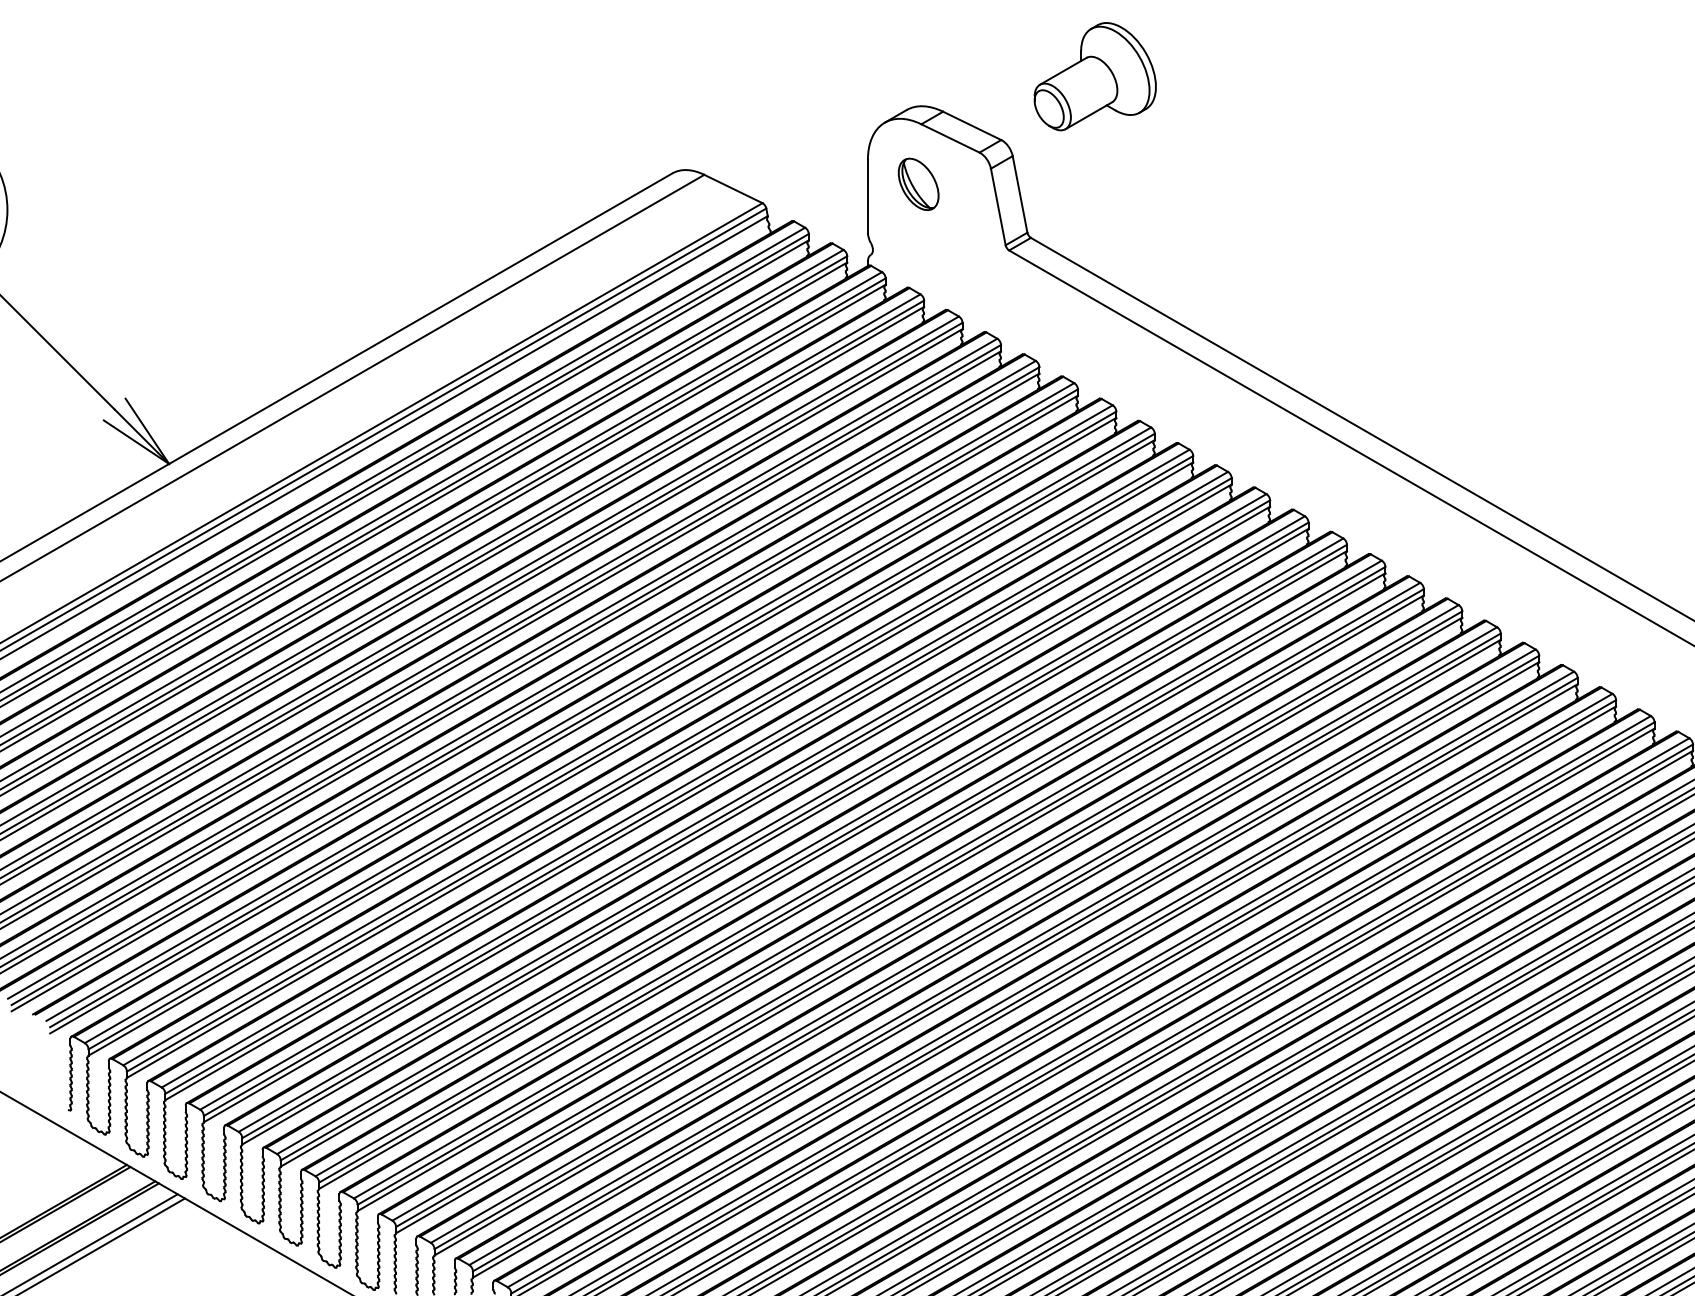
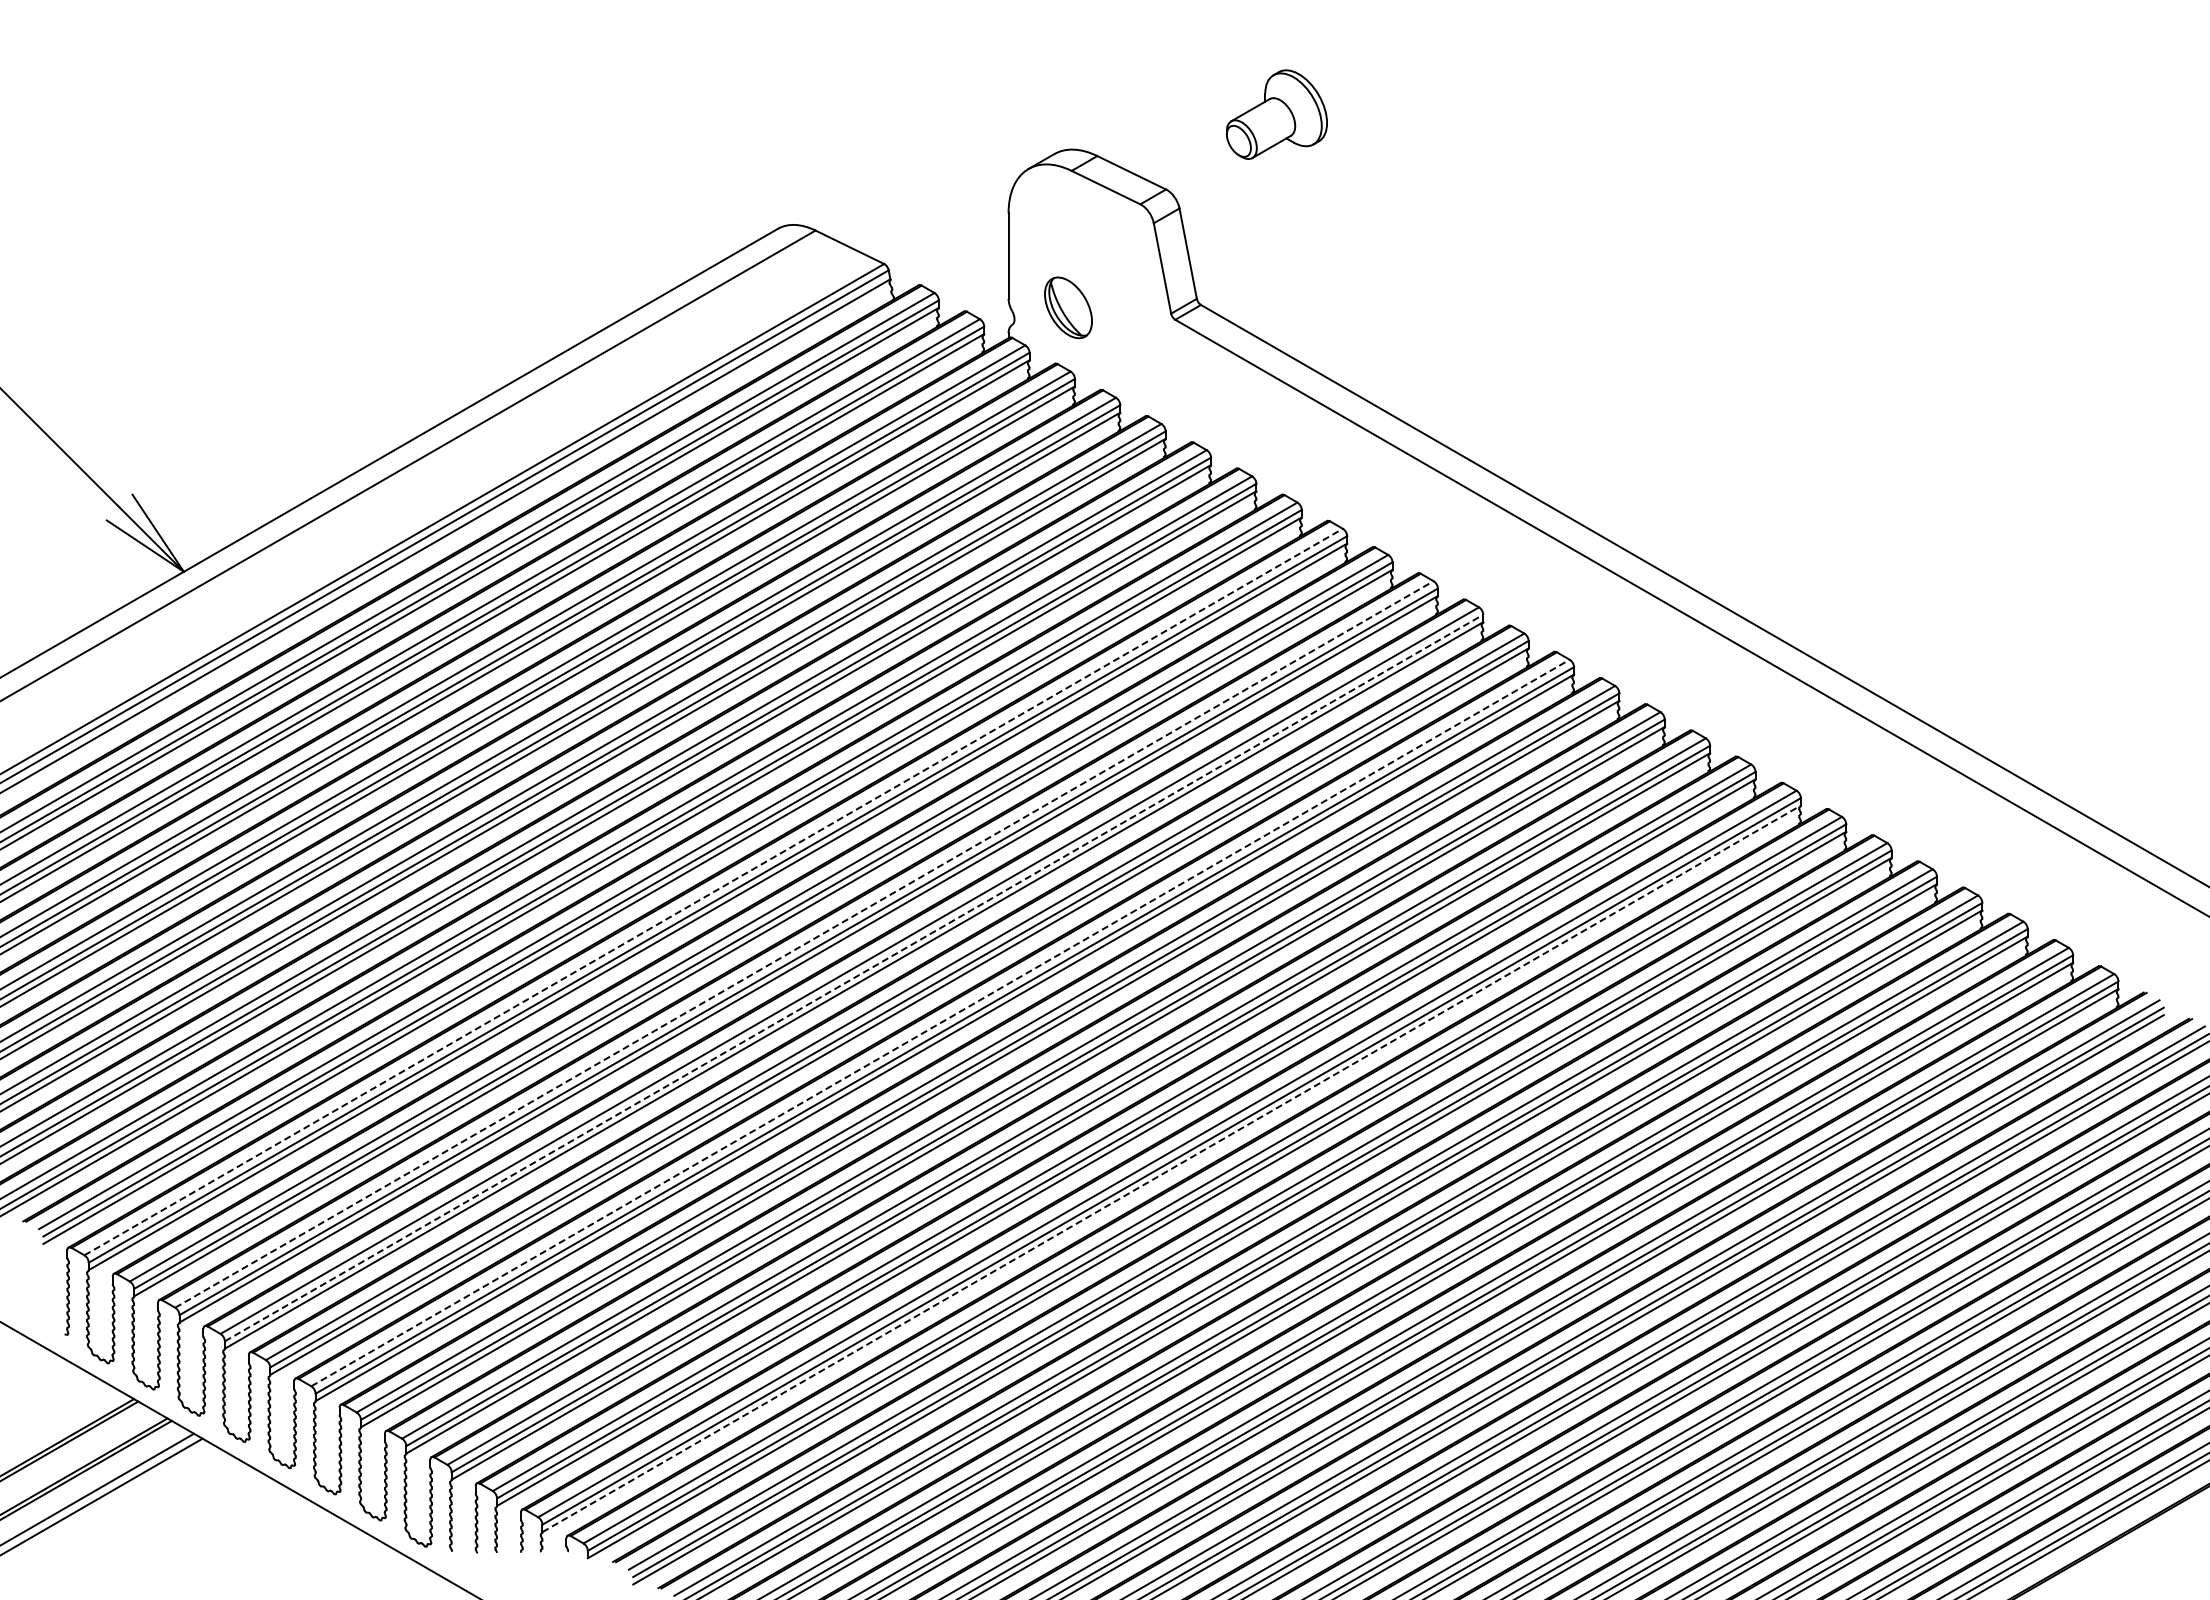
part: (1094, 76) -> (1276, 114), size x0.7
part: (918, 184) -> (1068, 307), moved
line: (617, 735) -> (713, 892), solid -> dashed
line: (694, 779) -> (804, 944), solid -> dashed
line: (737, 808) -> (854, 978), solid -> dashed
line: (810, 846) -> (940, 1023), solid -> dashed
line: (1005, 969) -> (1171, 1168), solid -> dashed

